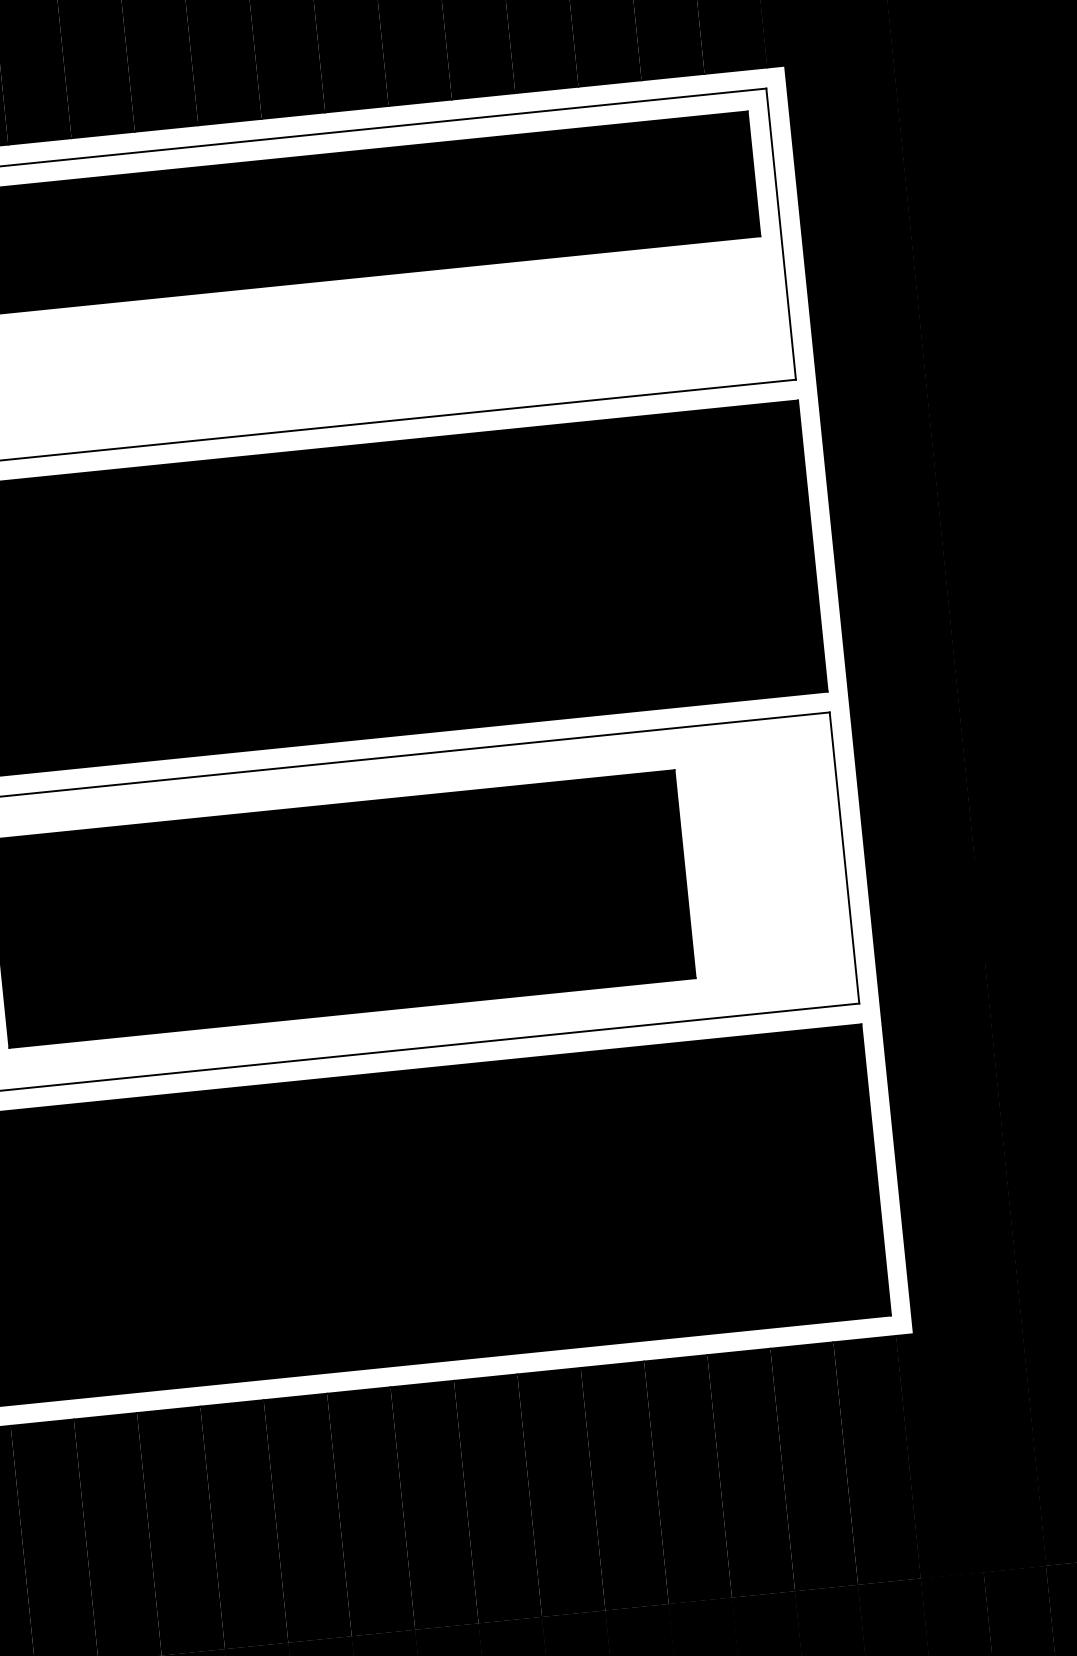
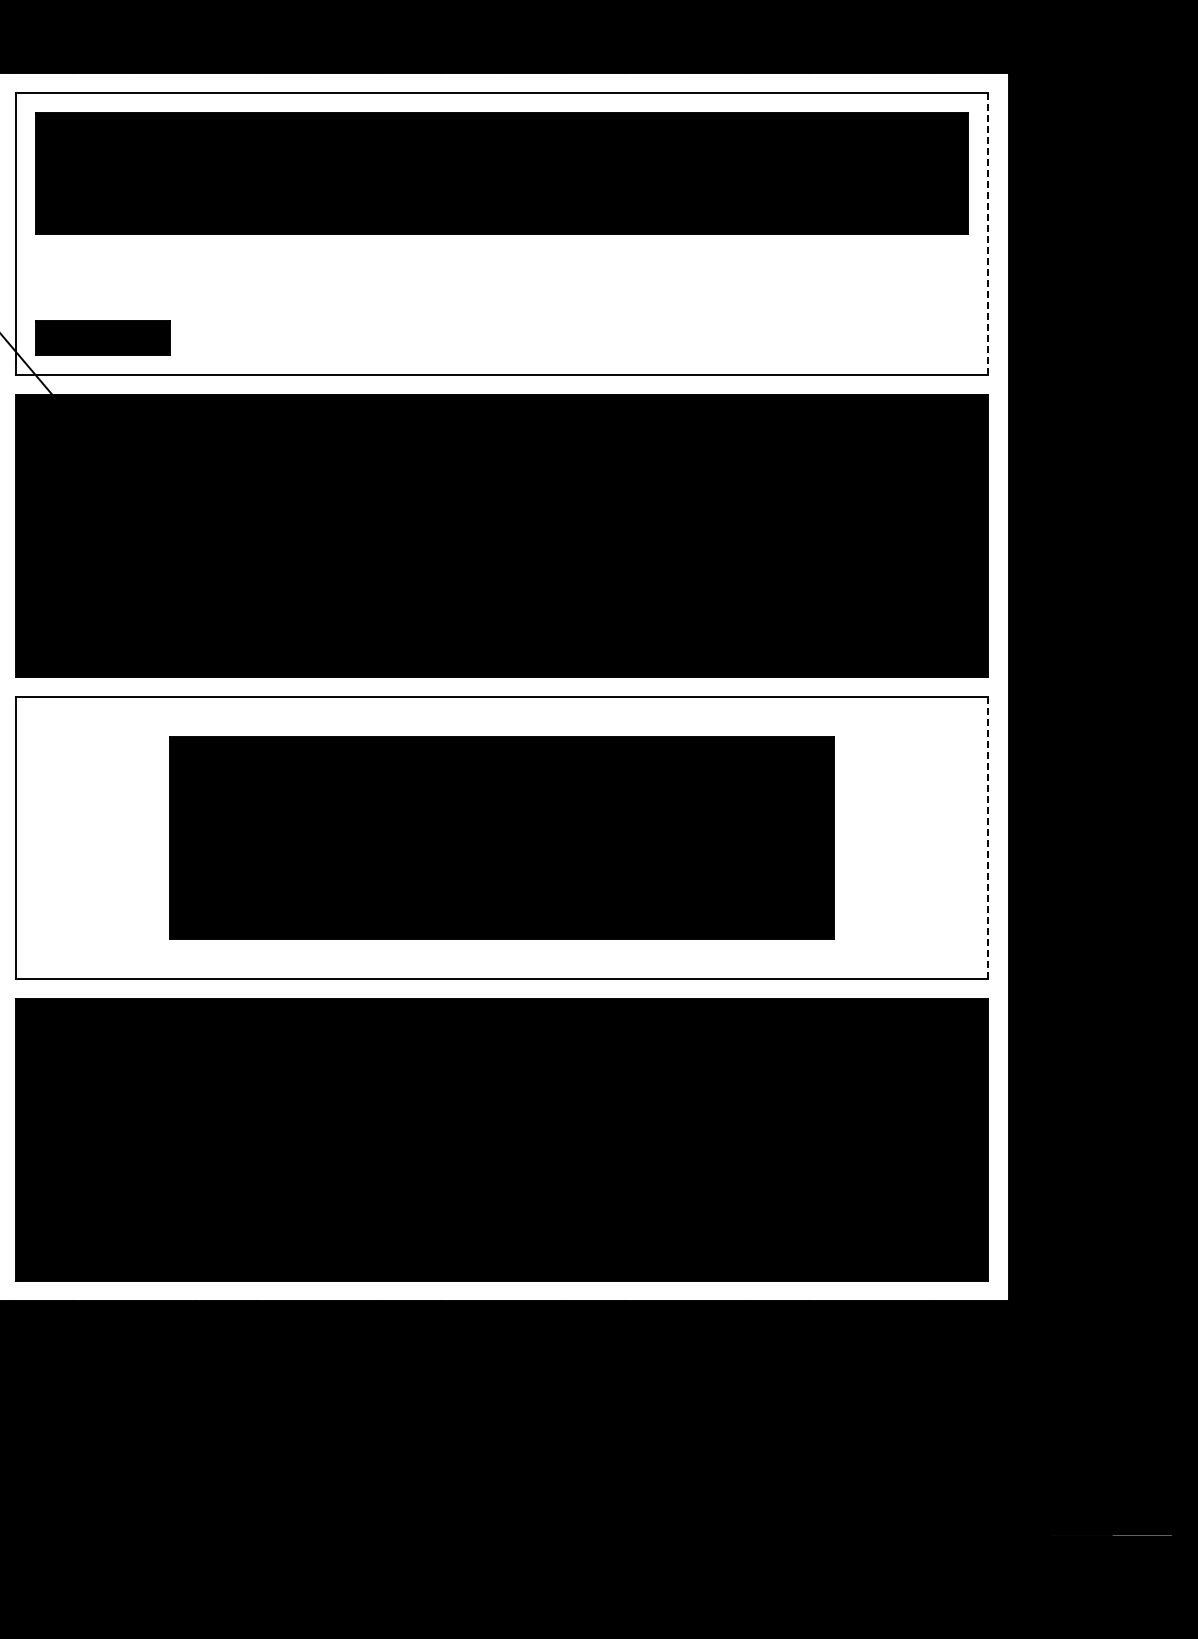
line: (781, 234) -> (988, 234), solid -> dashed
line: (844, 857) -> (988, 837), solid -> dashed

